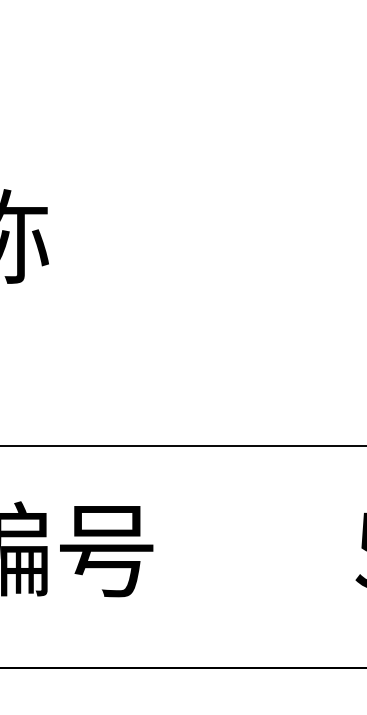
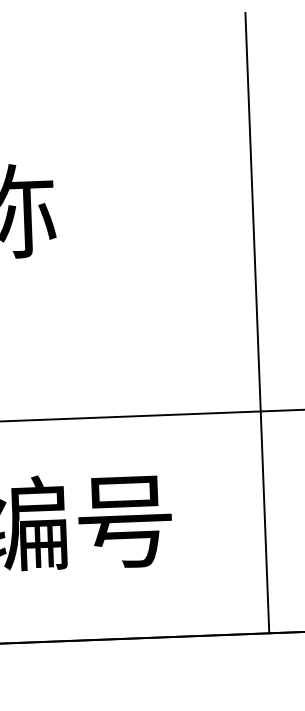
line: (246, 357) -> (257, 323), added

